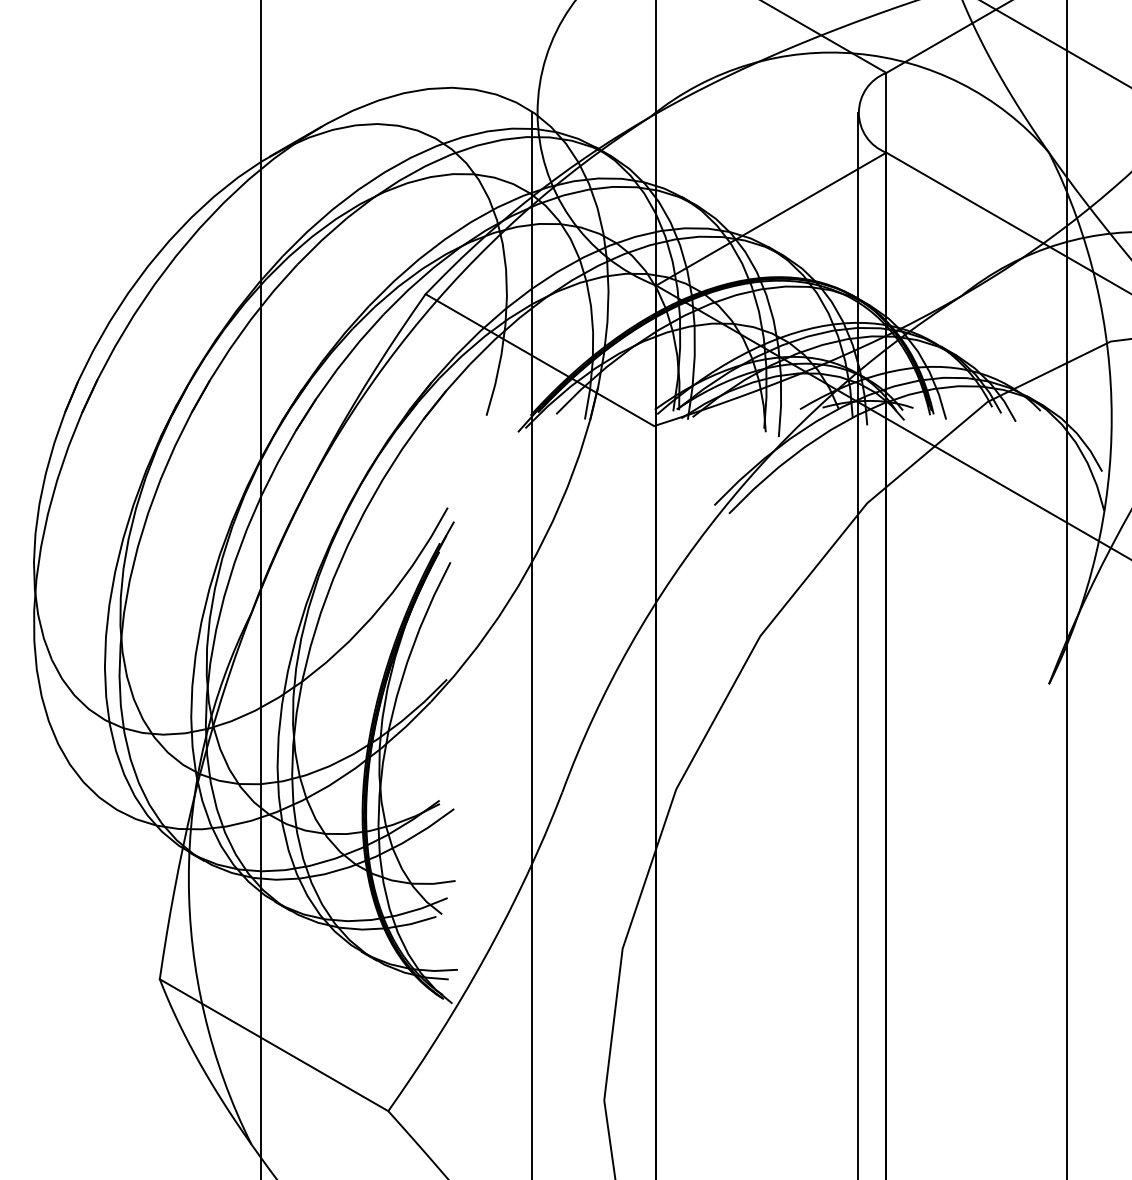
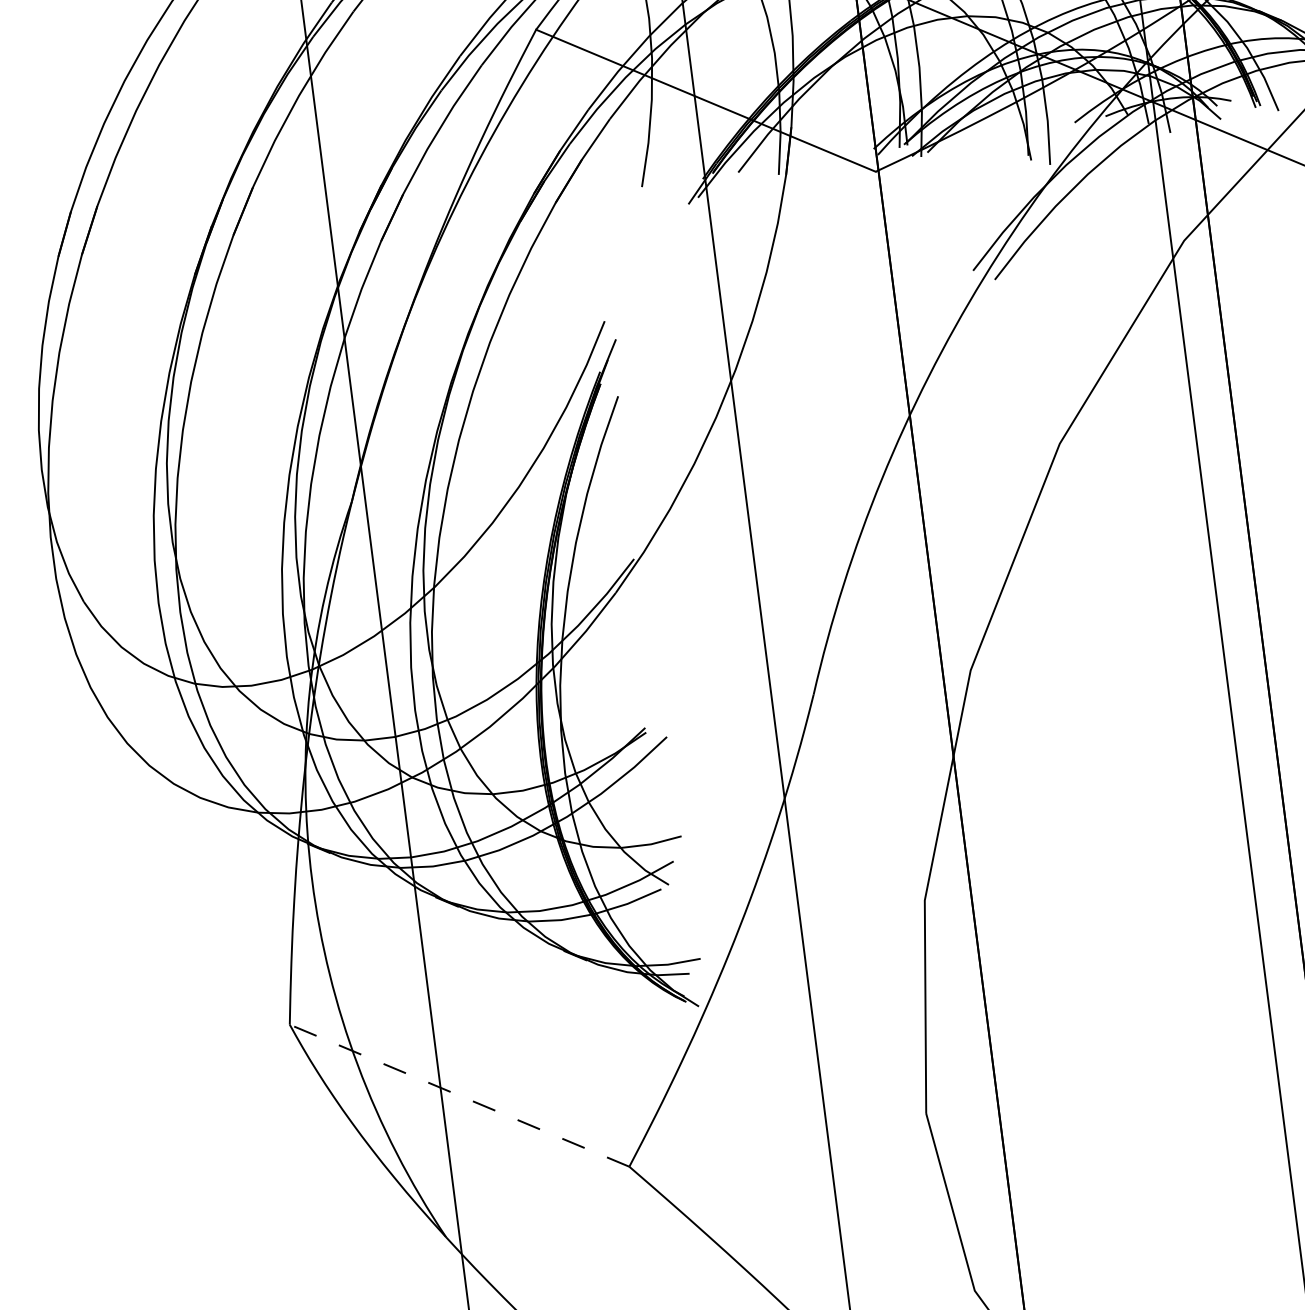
line: (274, 1045) -> (460, 1096), solid -> dashed

